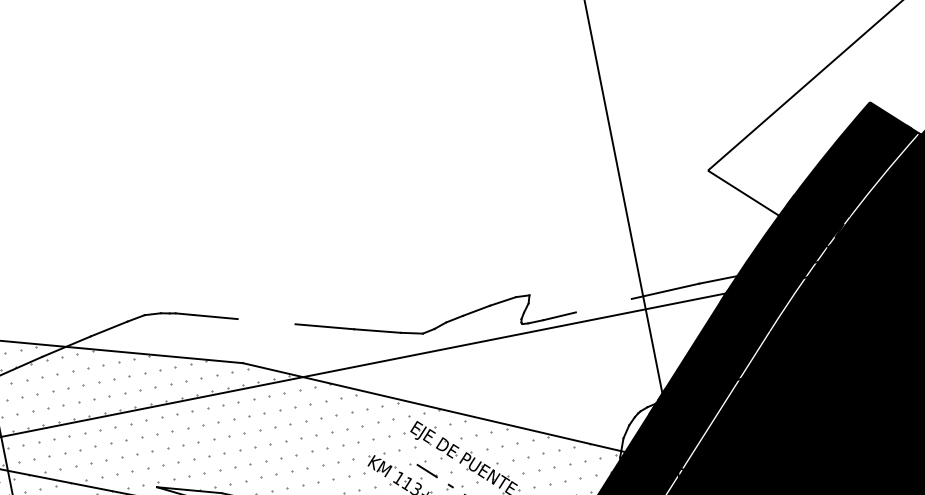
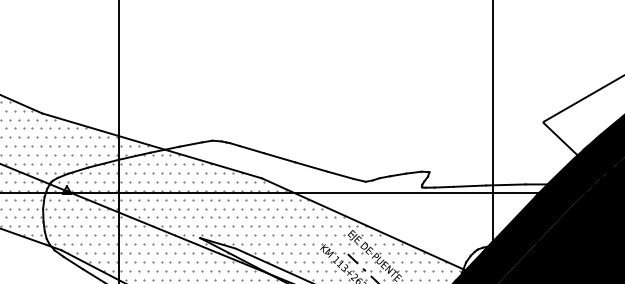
line: (603, 304) -> (469, 185), added
line: (266, 321) -> (279, 157), added

